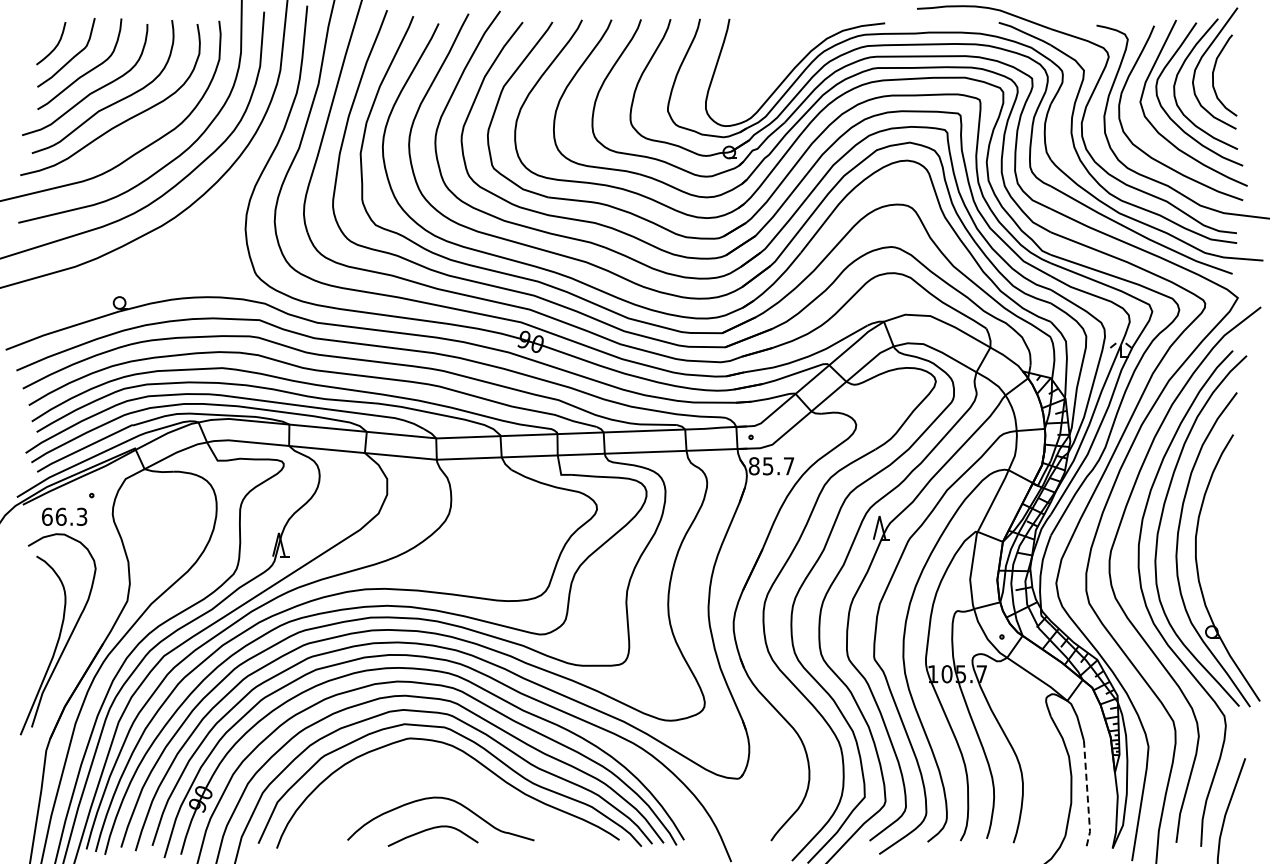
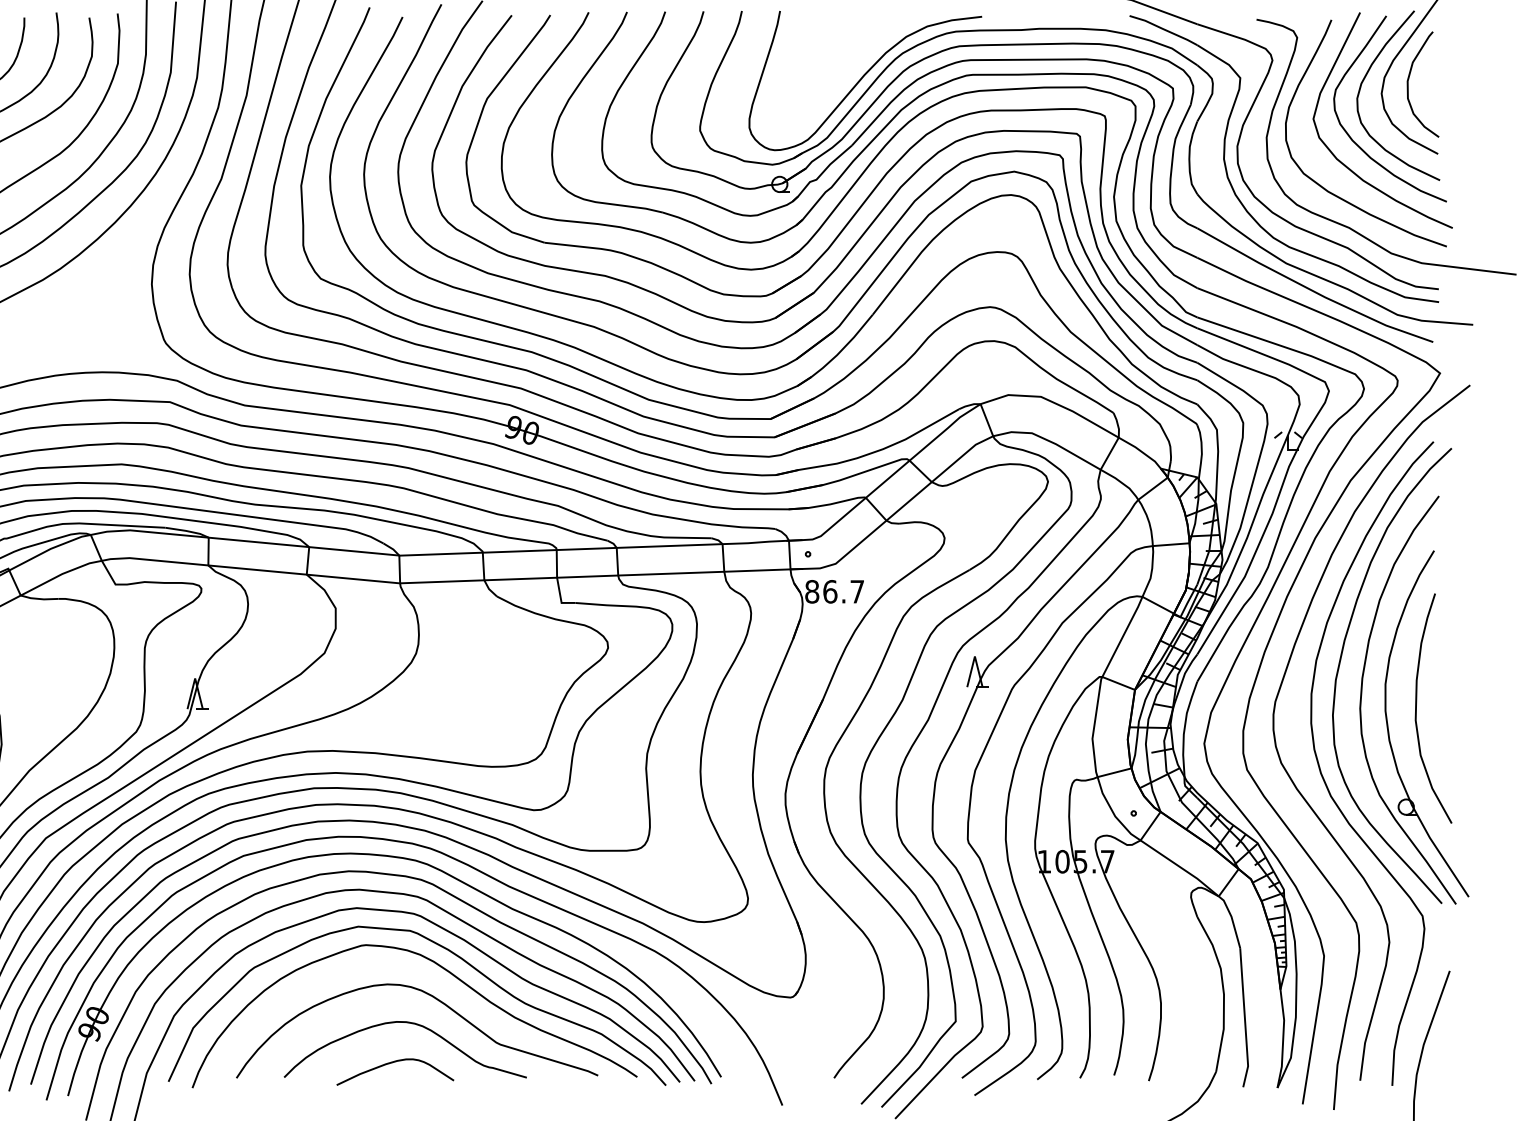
text: (767, 466) -> (829, 592), 85.7 -> 86.7
curve: (1220, 555) -> (1417, 707), added
curve: (465, 781) -> (437, 1001), added
line: (1087, 795) -> (1244, 1019), dashed -> solid

